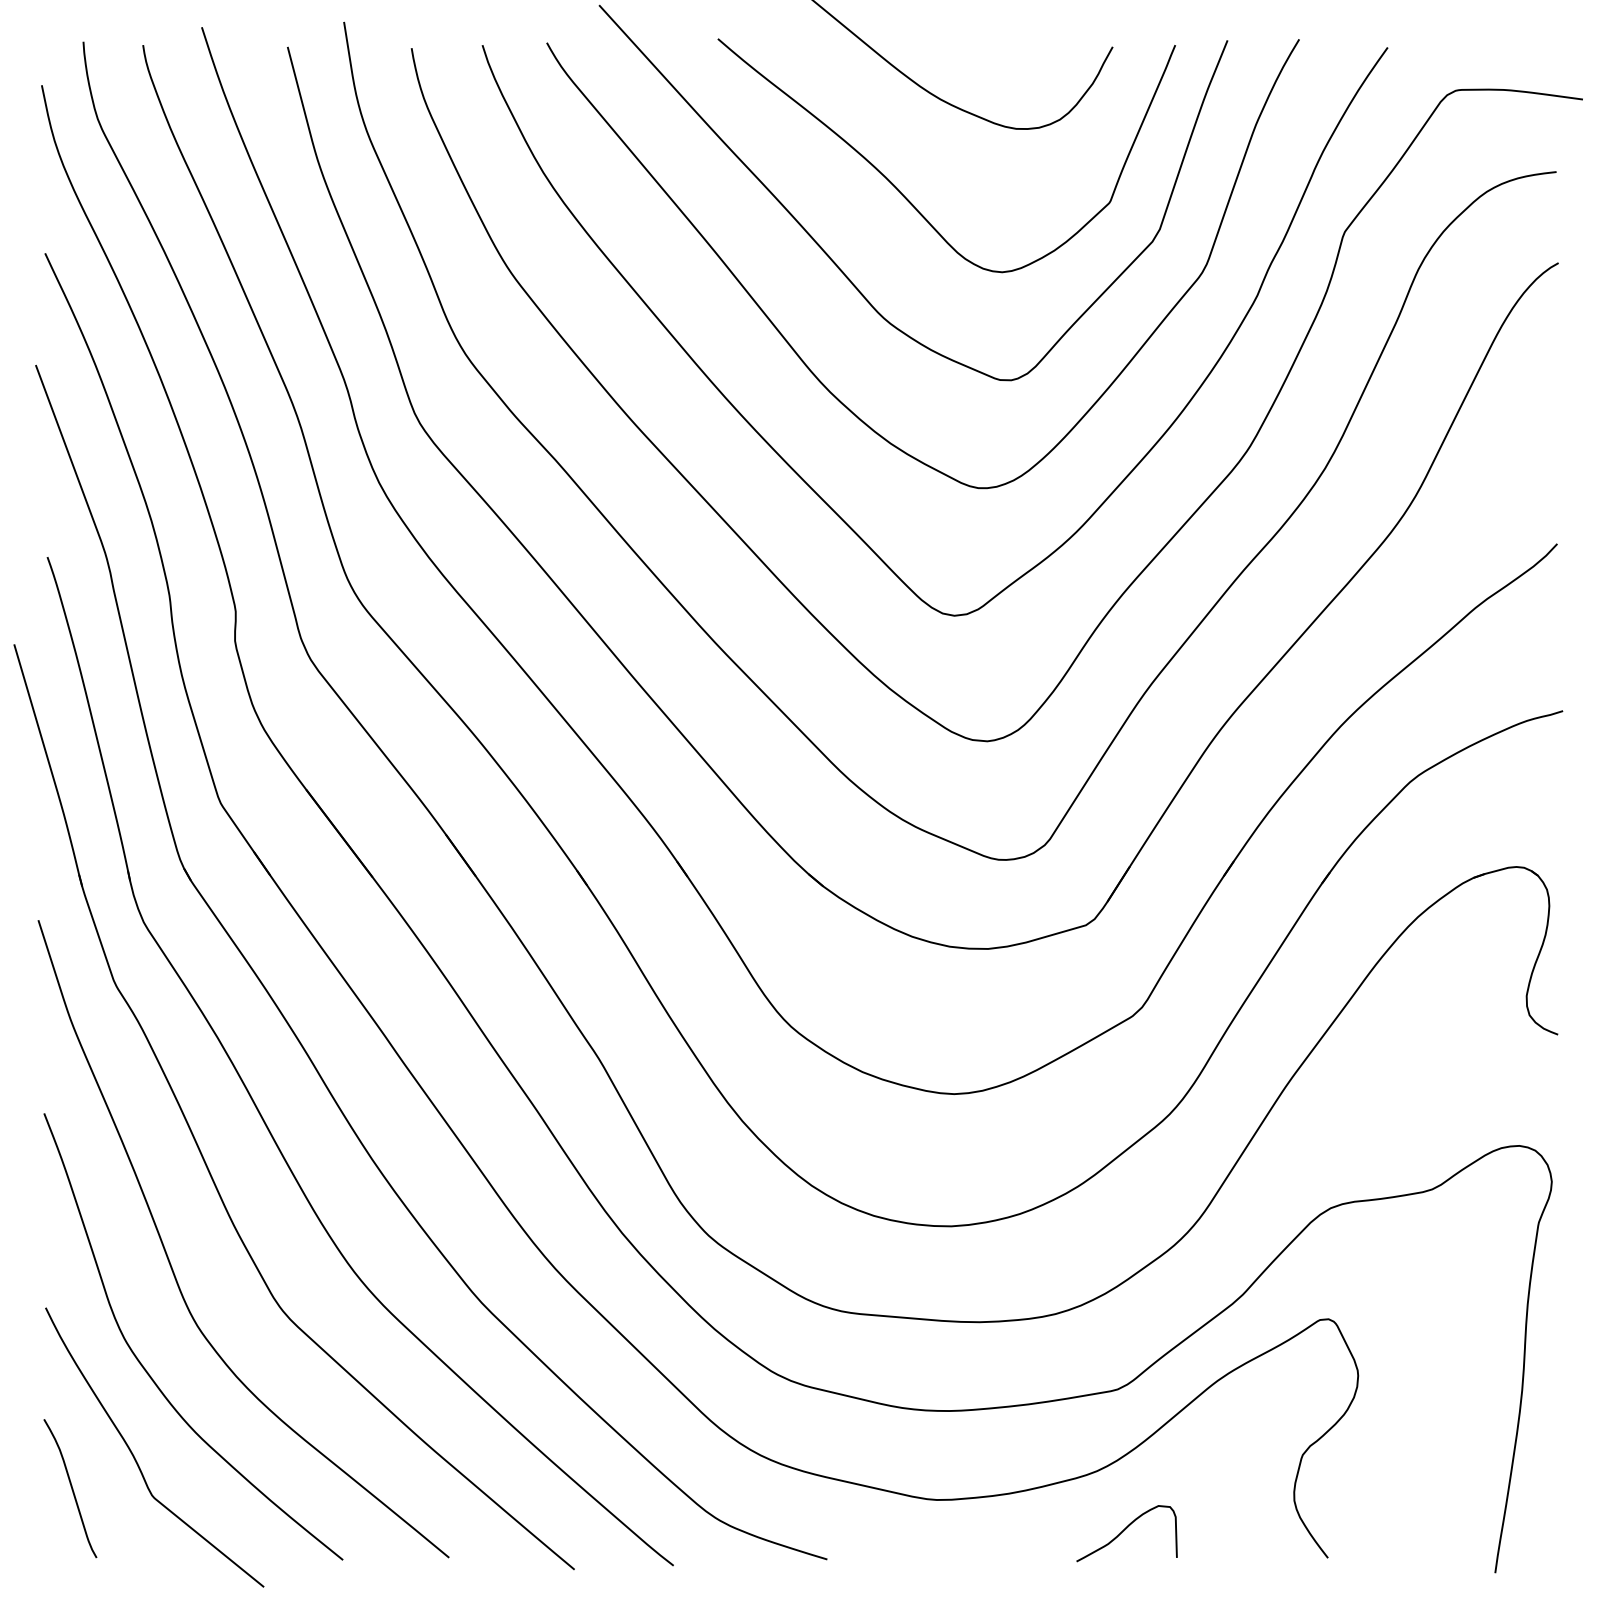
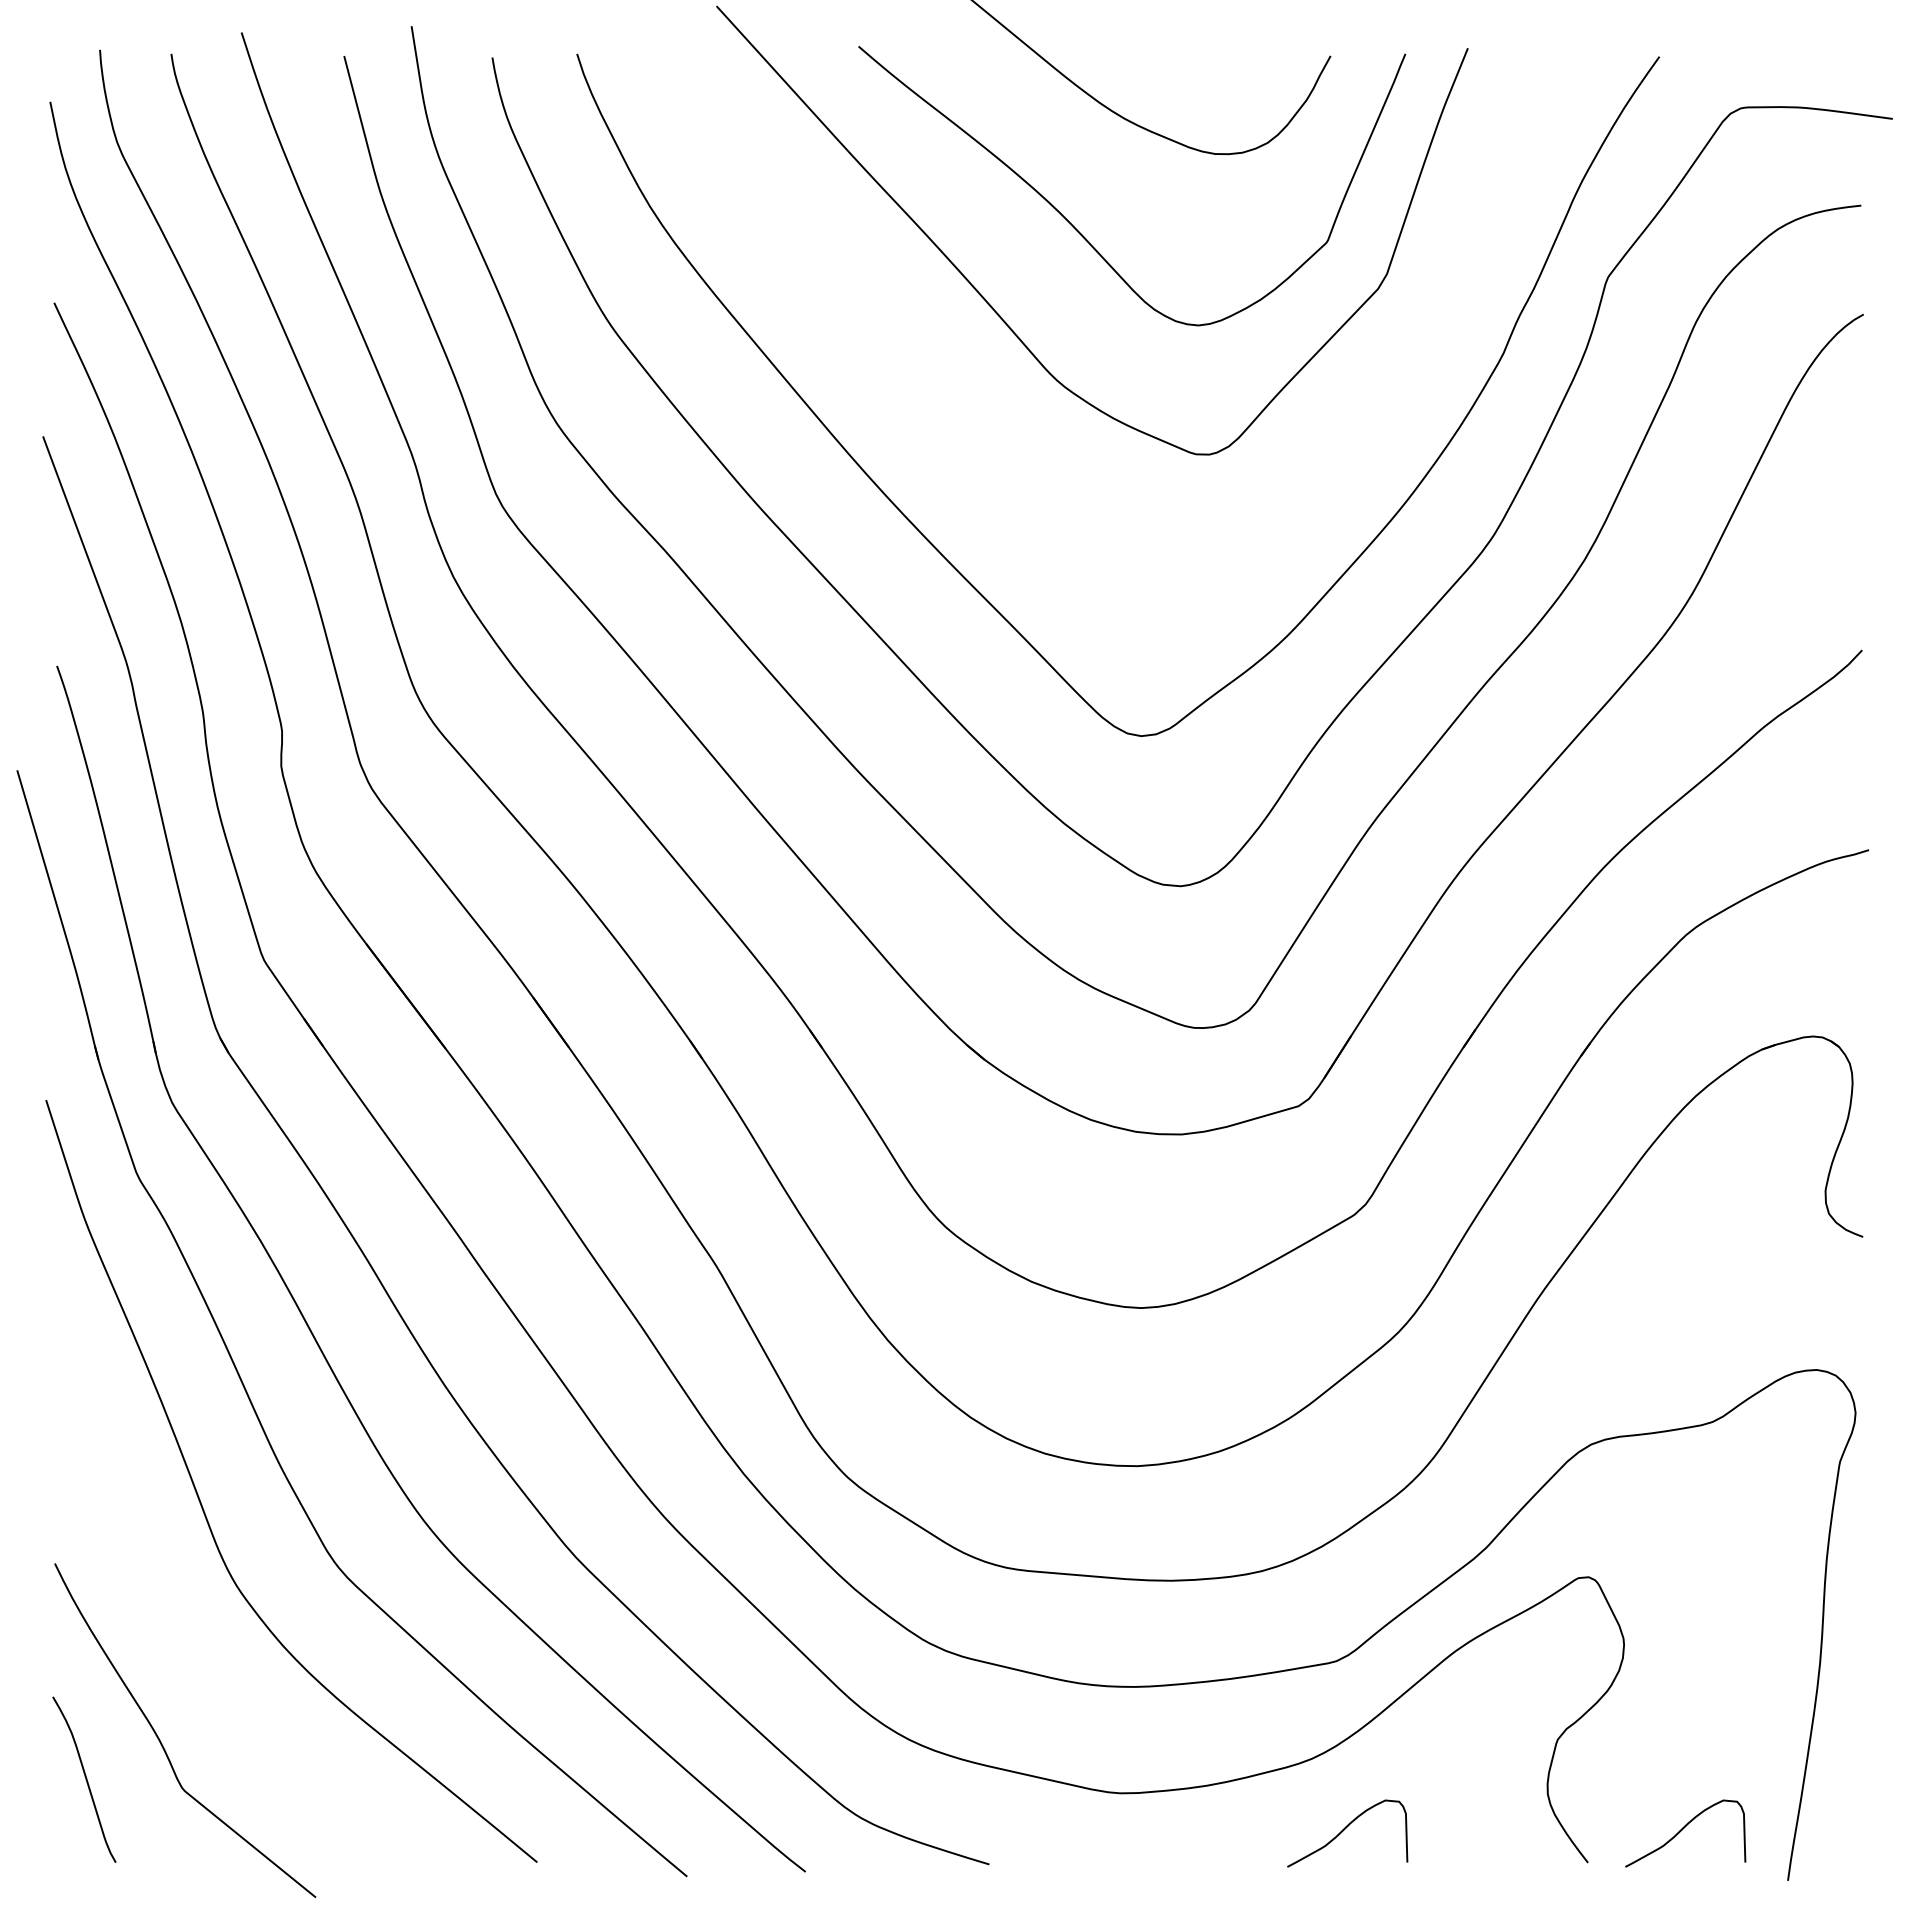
curve: (803, 360) -> (960, 430), removed
curve: (145, 1368) -> (174, 1636), removed
curve: (1407, 1531) -> (1682, 1830), added

